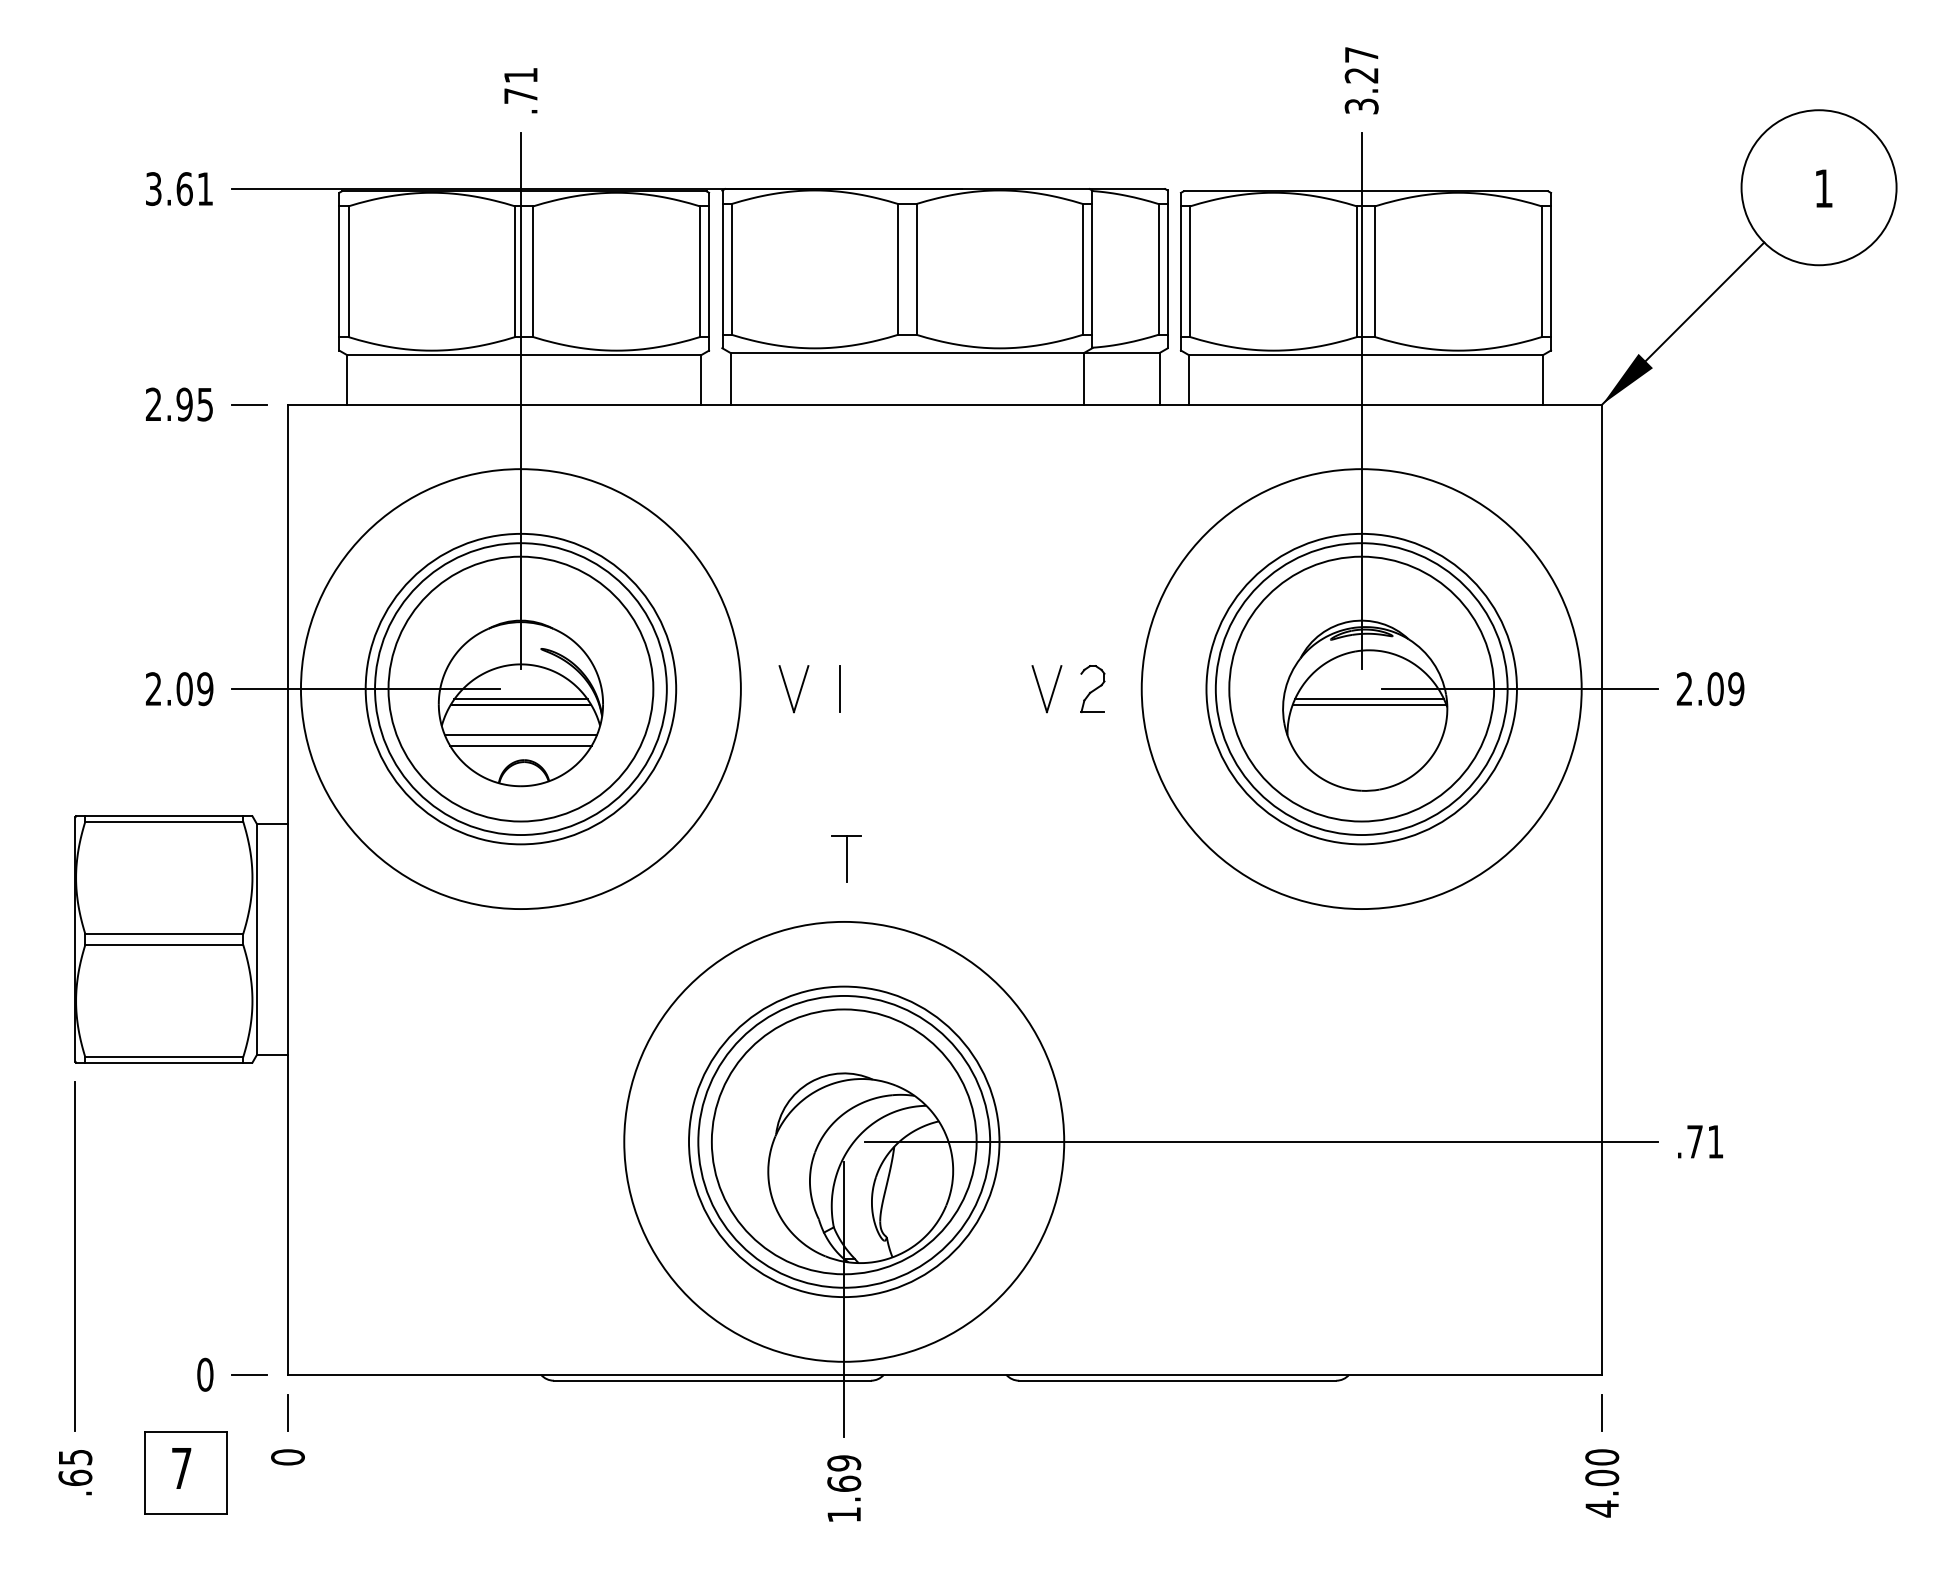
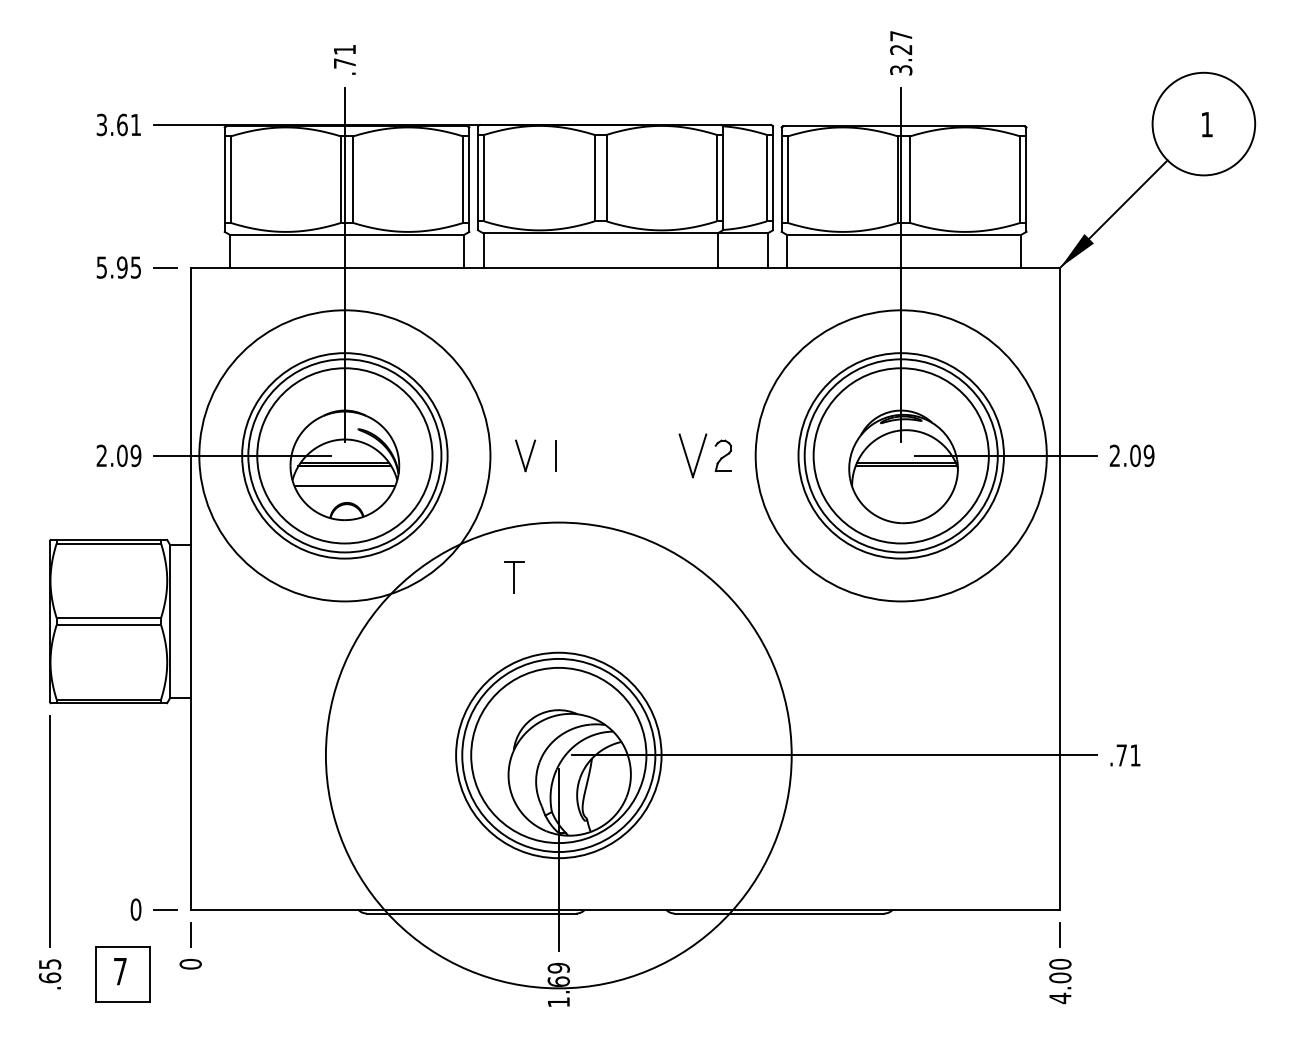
text: (153, 404) -> (101, 267), 2.95 -> 5.95
part: (1046, 688) -> (692, 455), size x1.4
line: (520, 745) -> (344, 493), removed
part: (846, 859) -> (514, 577), moved
circle: (843, 1141) -> (558, 755), size x1.6

